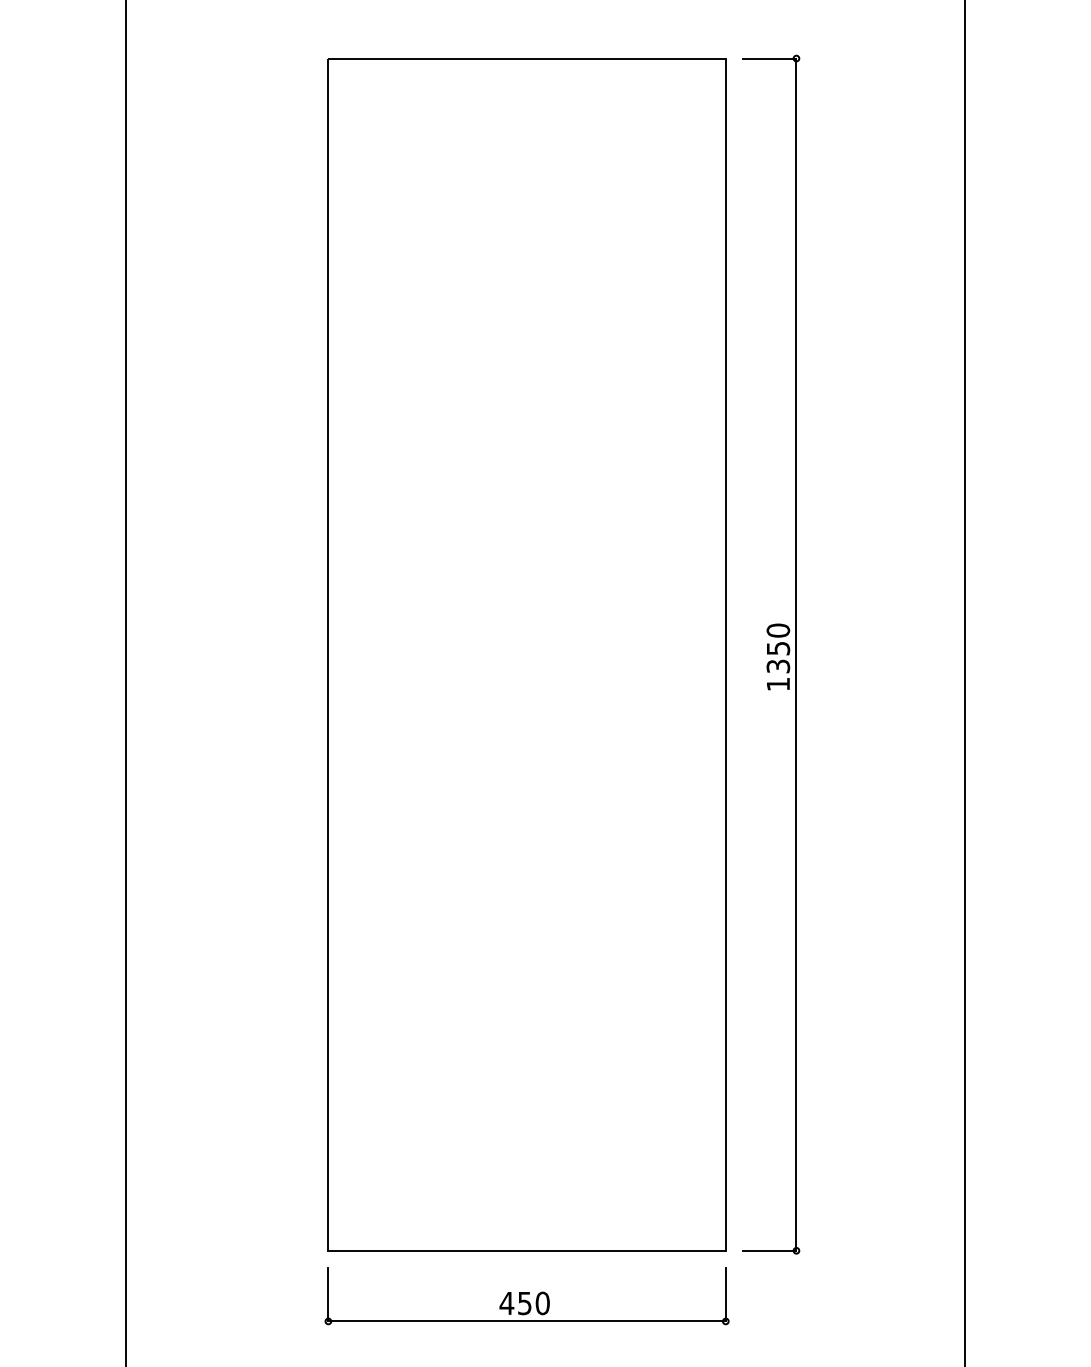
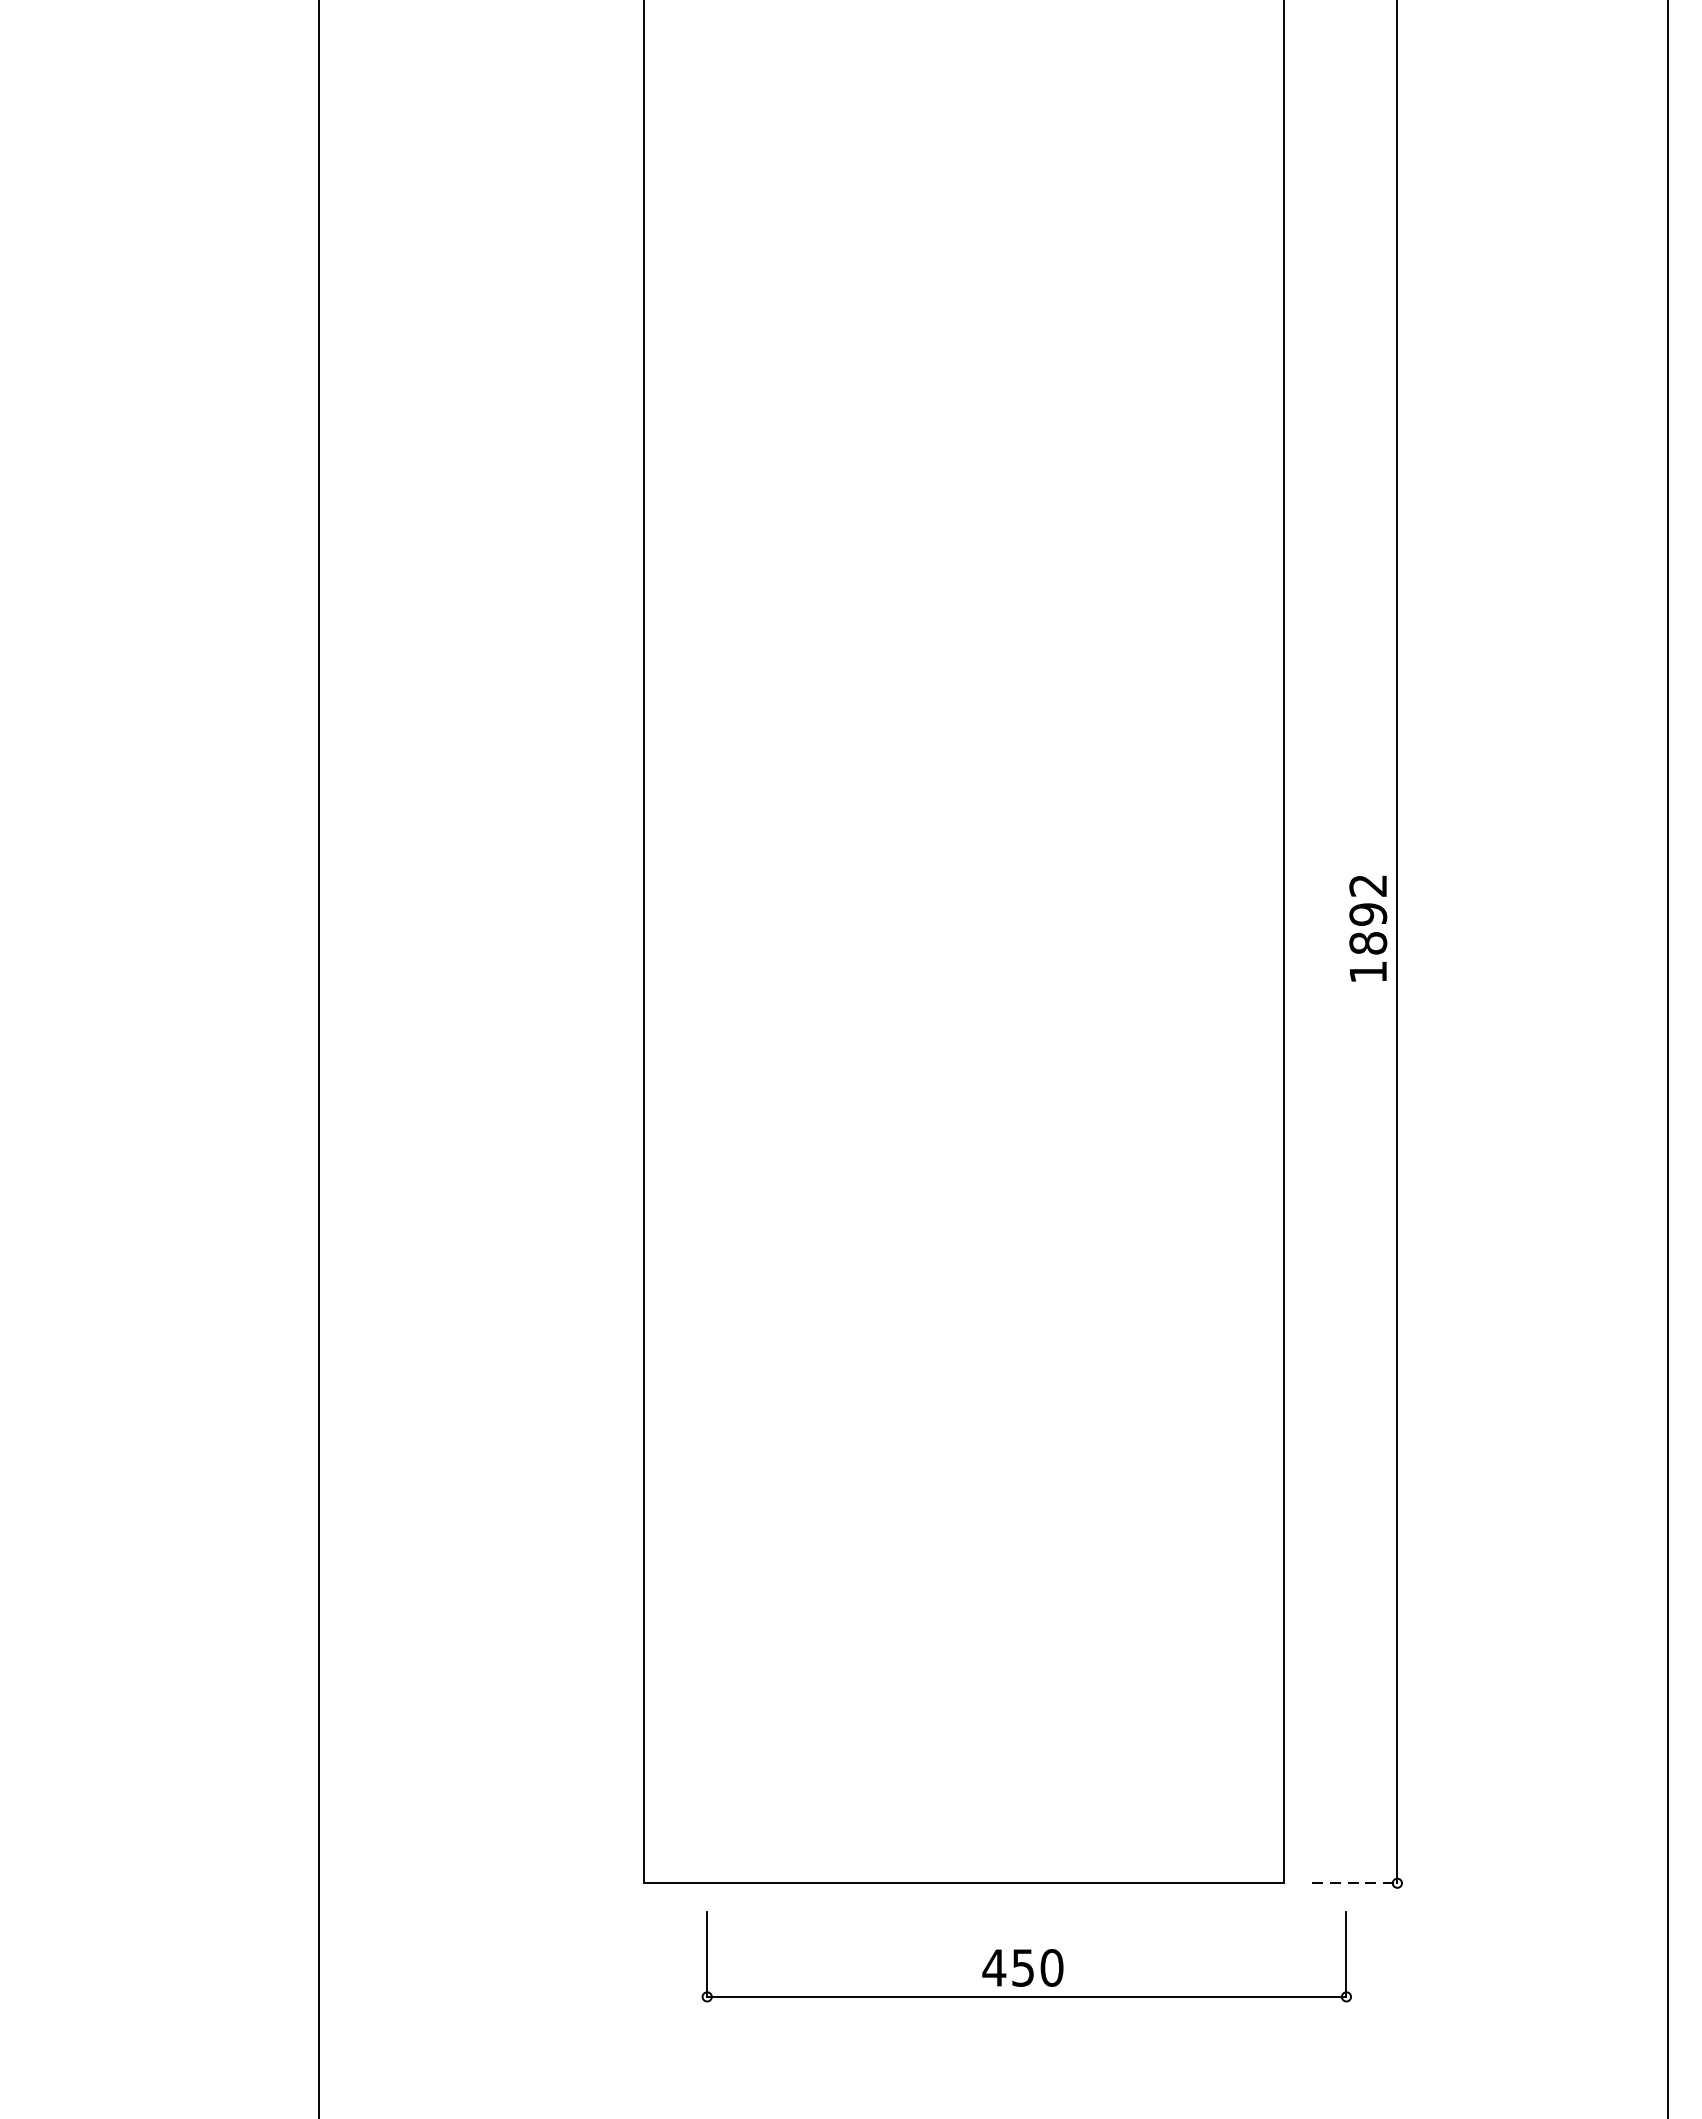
text: (778, 648) -> (1368, 914), 1350 -> 1892
line: (770, 1250) -> (1355, 1882), solid -> dashed
part: (526, 1296) -> (1025, 1956), moved

